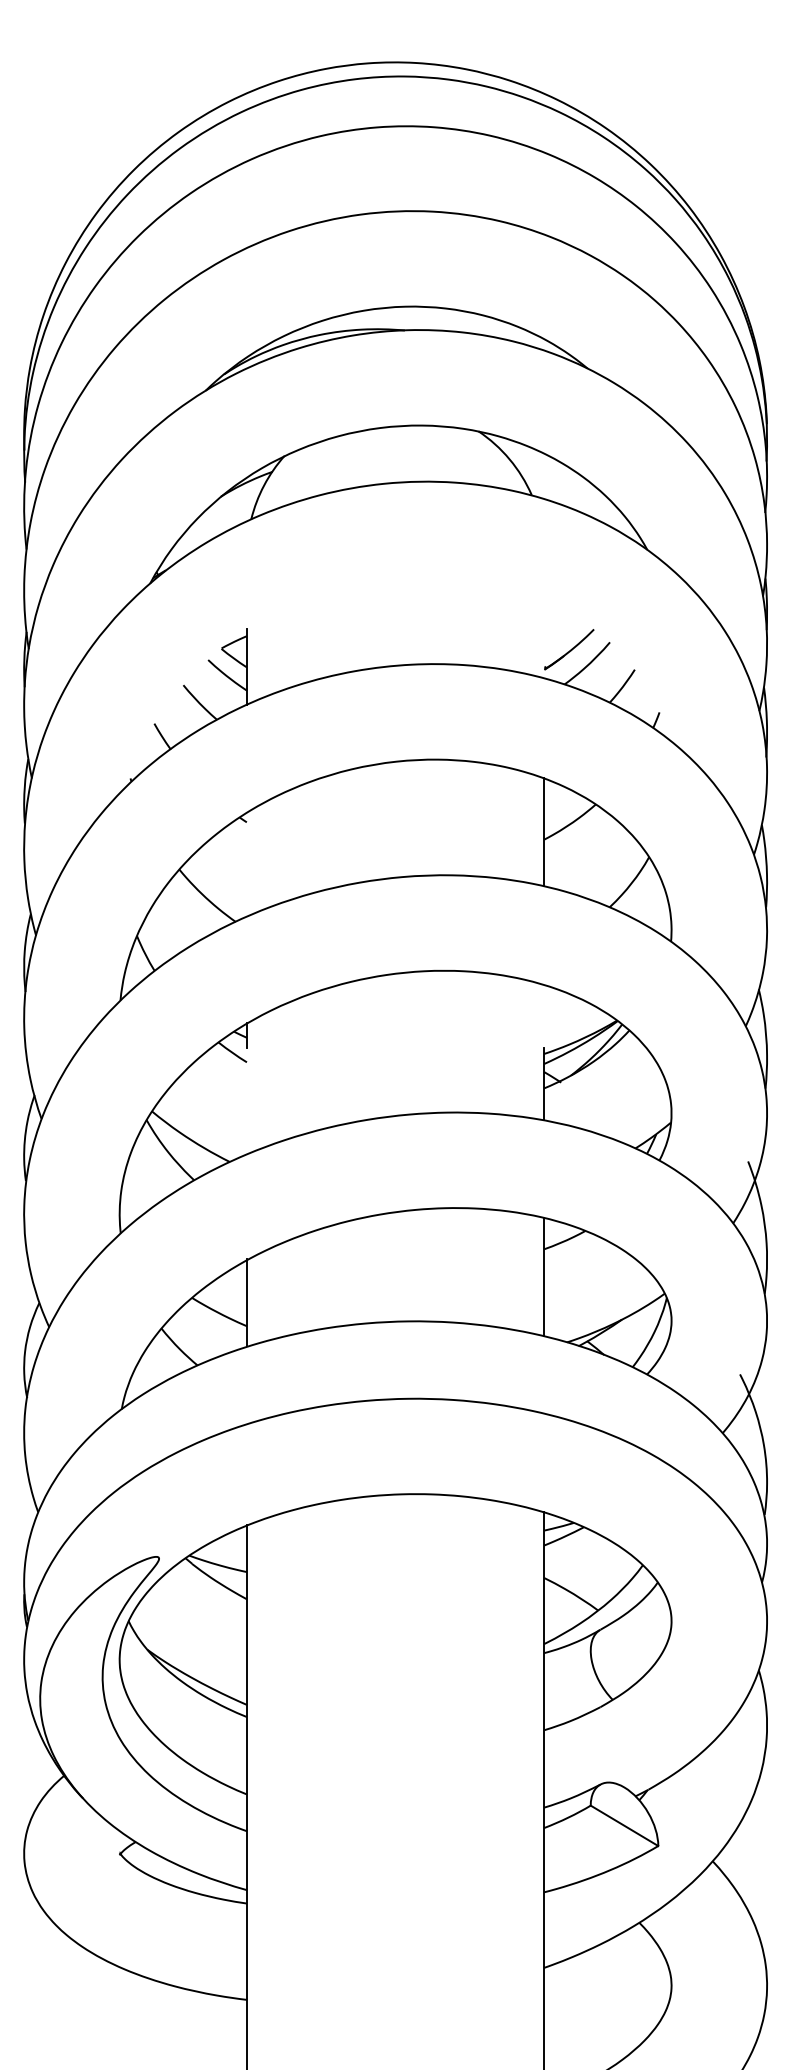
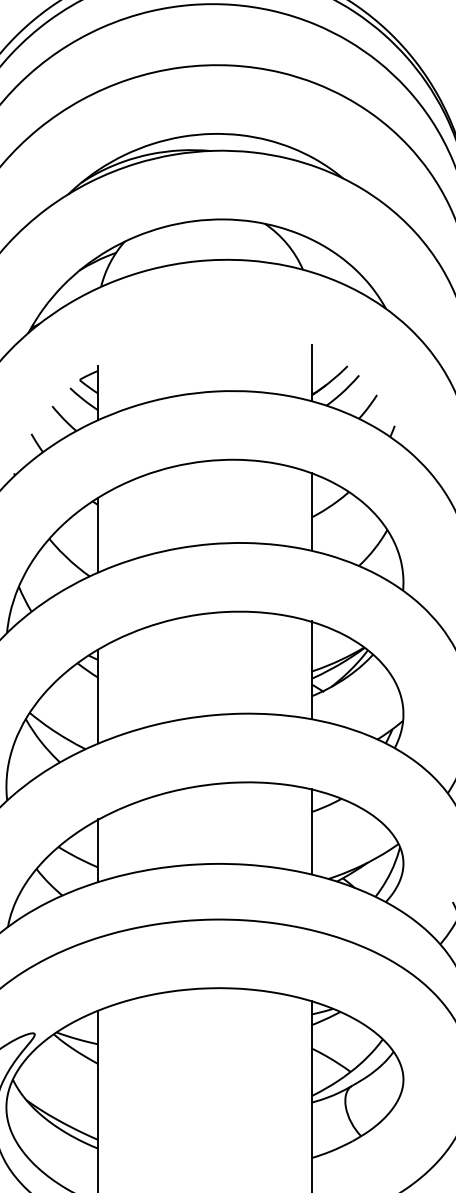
line: (544, 638) -> (312, 372), added
line: (247, 863) -> (98, 534), added
line: (544, 1015) -> (312, 643), added
line: (247, 1100) -> (98, 705), added

